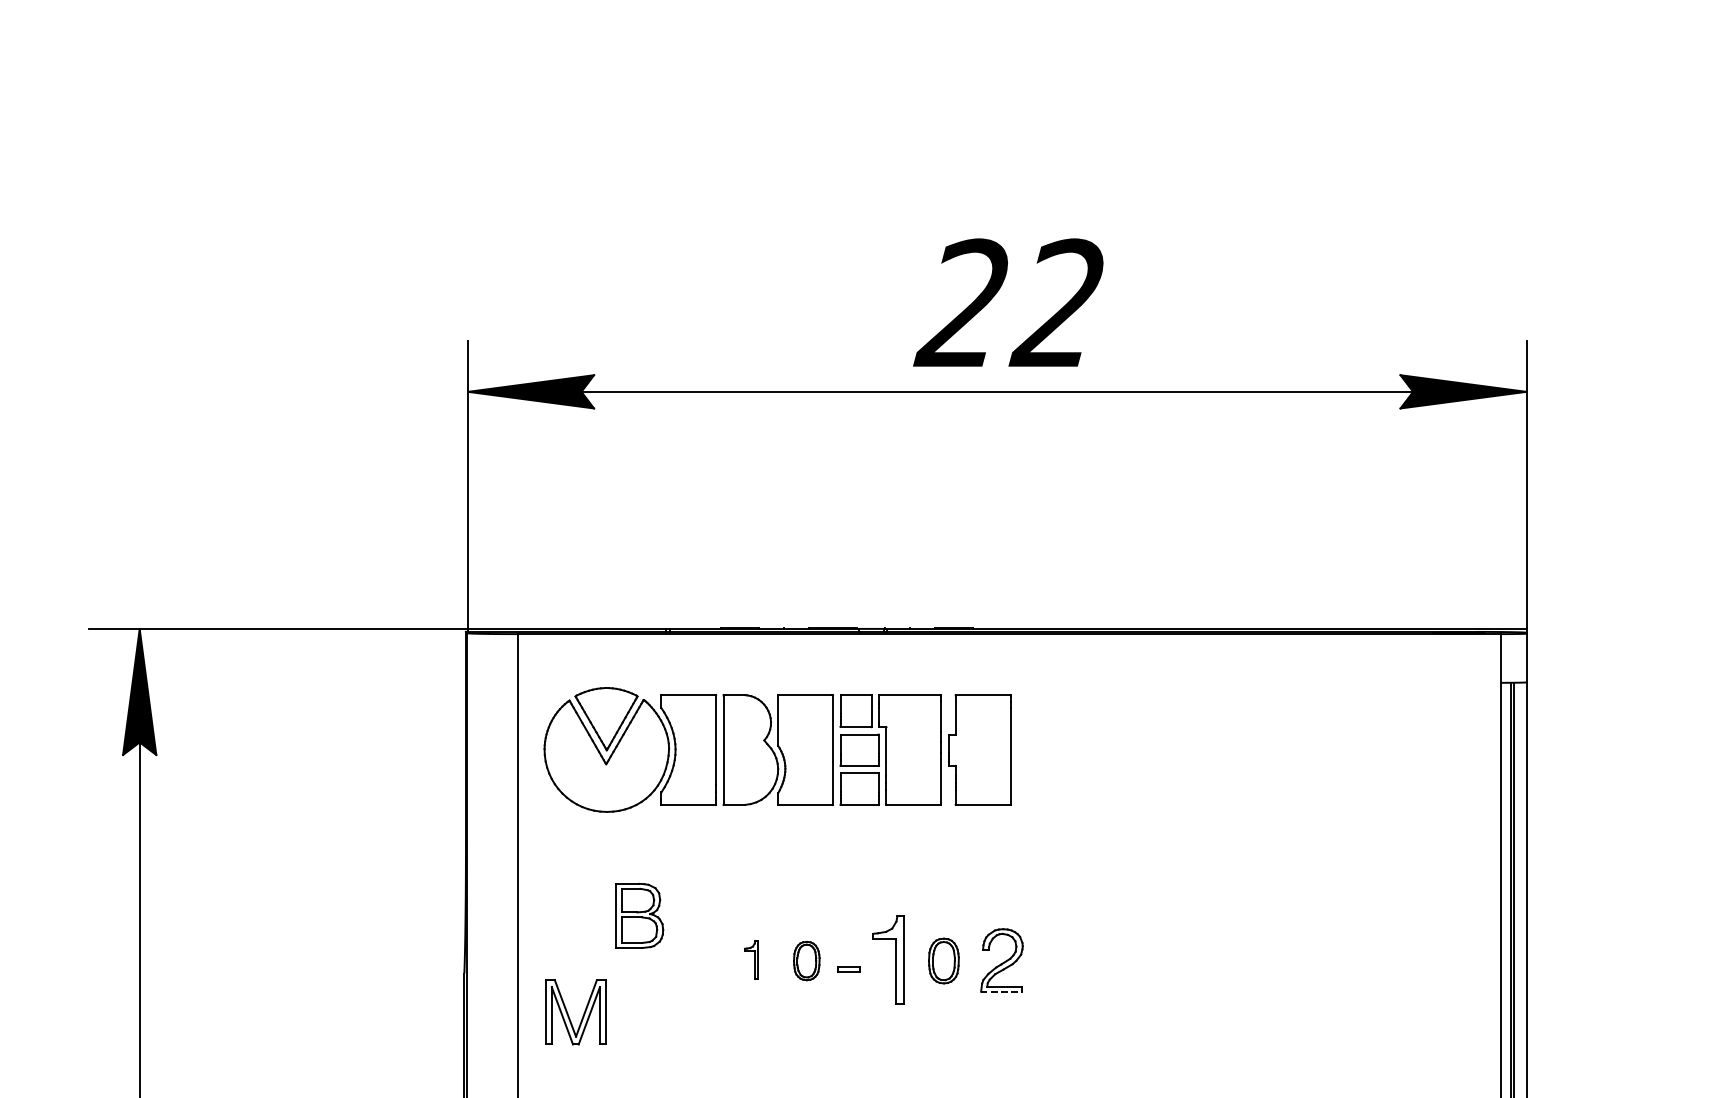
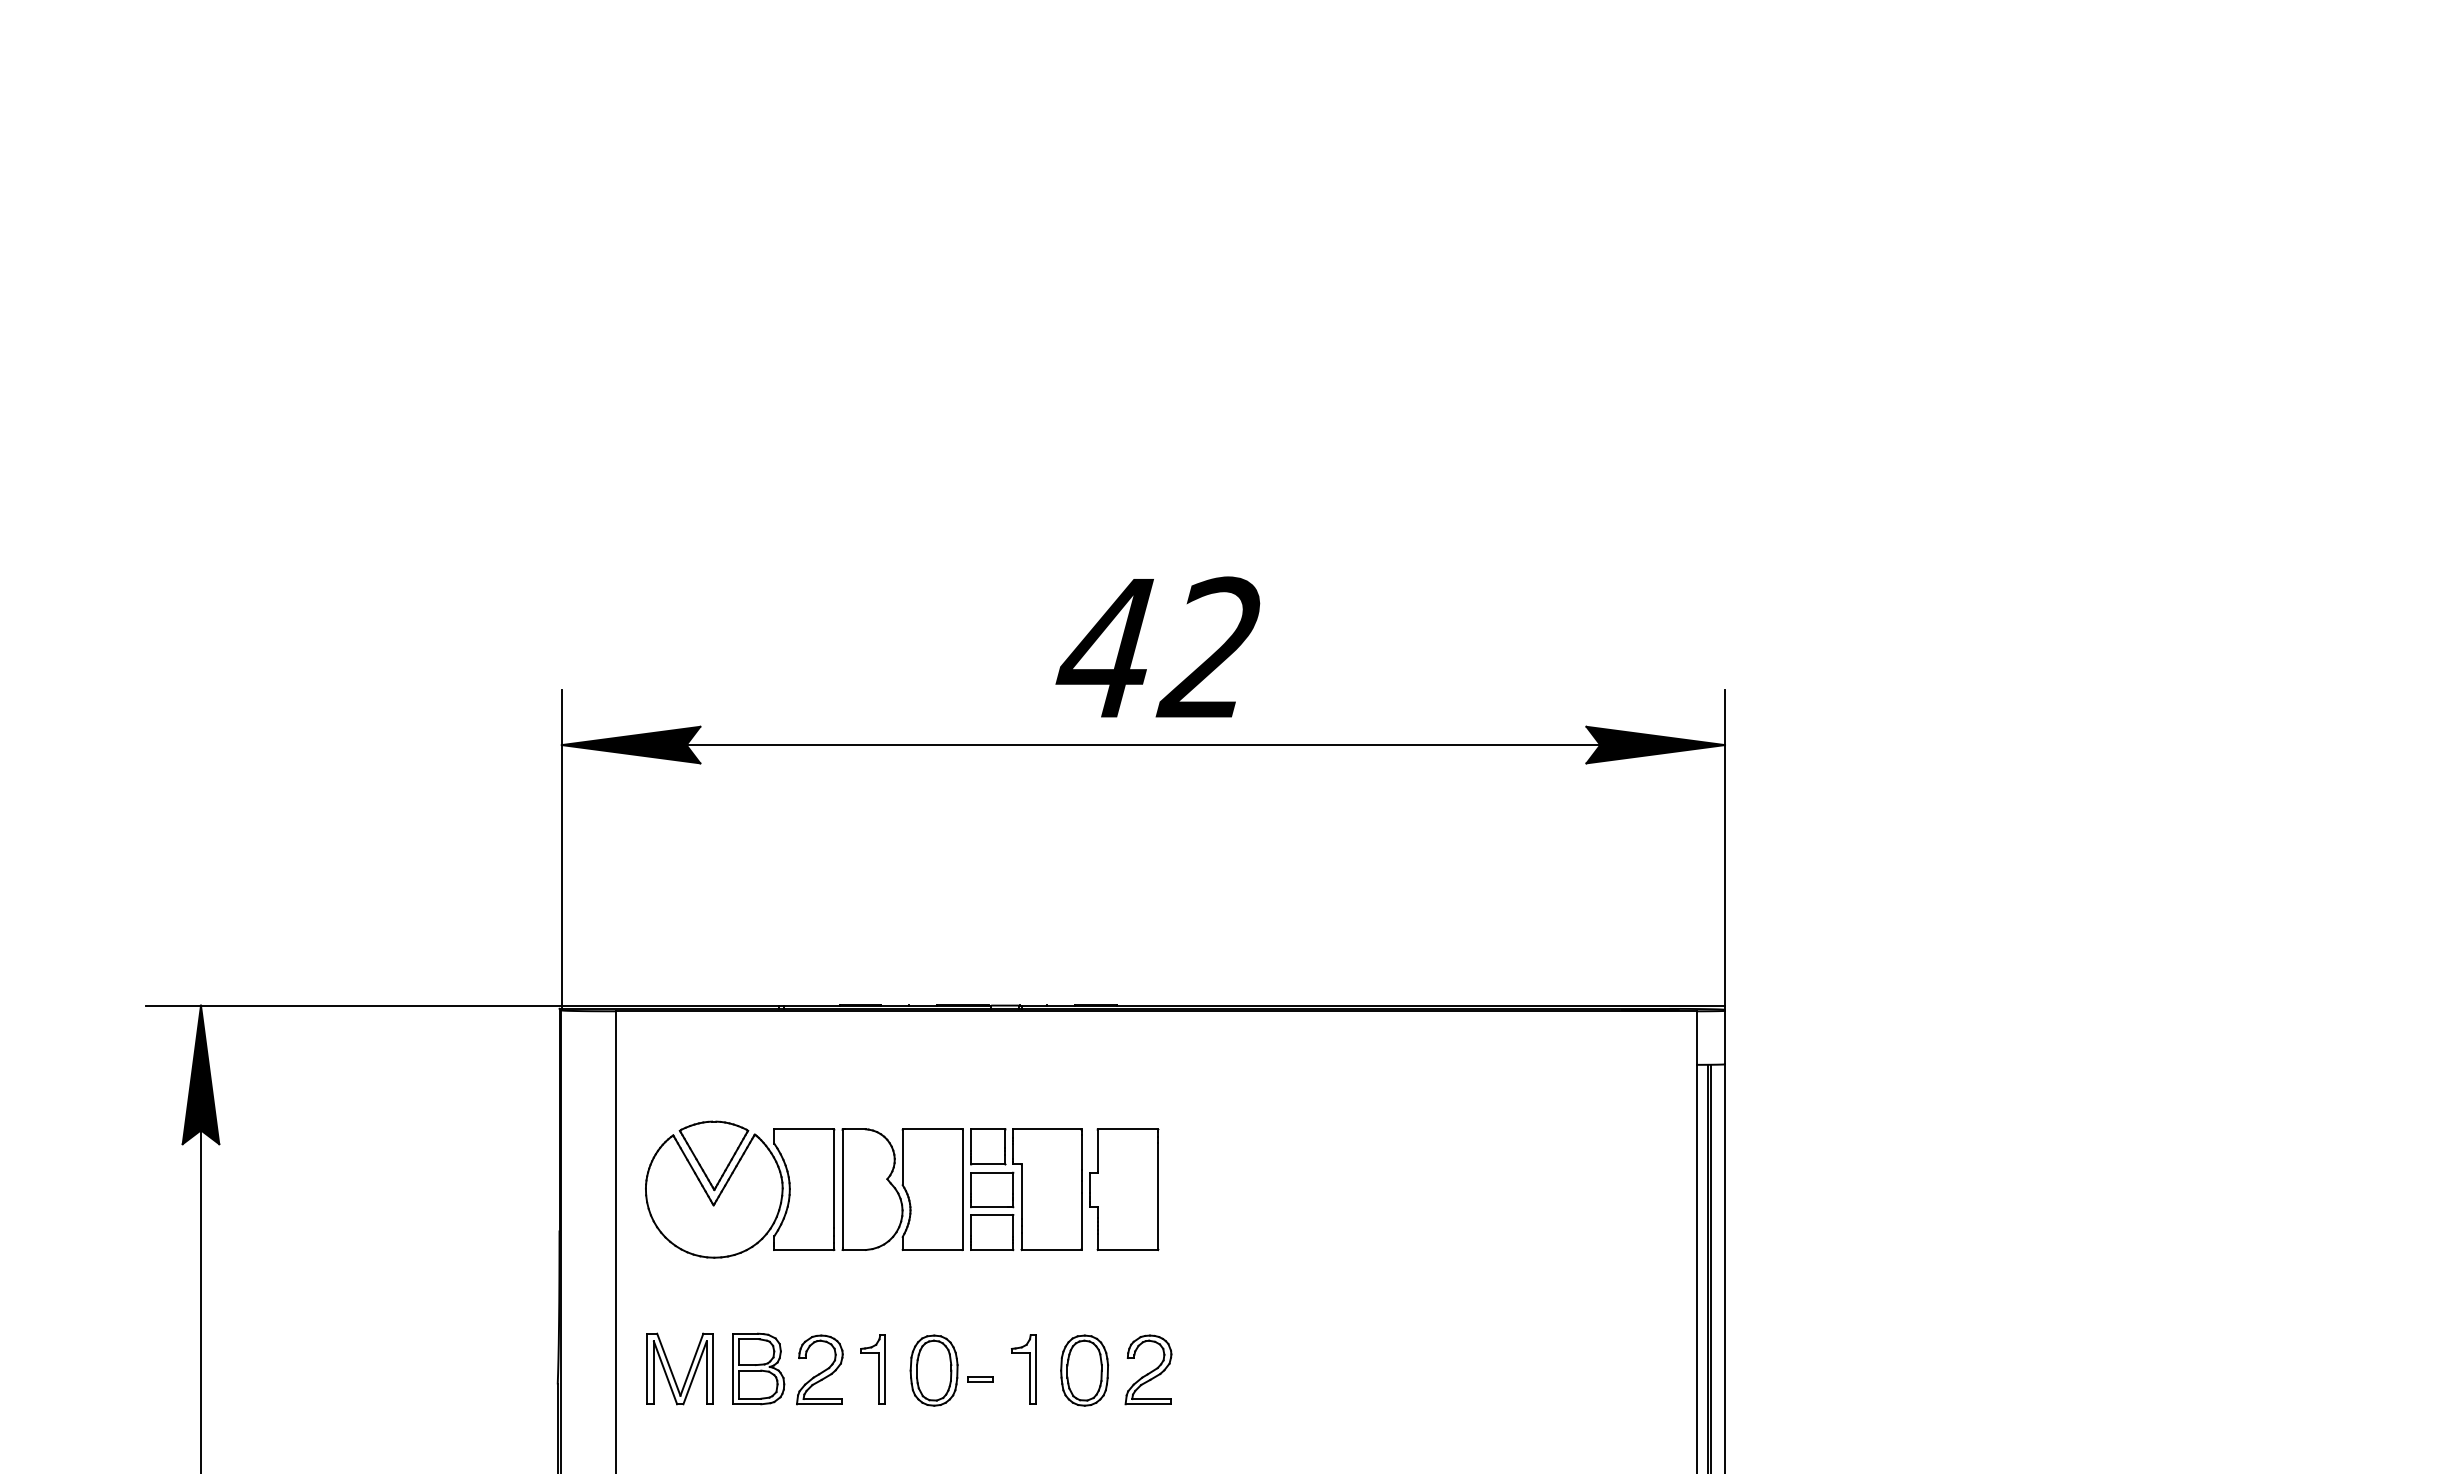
text: (960, 302) -> (1102, 646), 22 -> 42
part: (778, 749) -> (902, 1189), moved
part: (639, 915) -> (758, 1368), moved
part: (702, 960) -> (819, 1369), added
part: (750, 960) -> (872, 1369), size x1.67
part: (806, 960) -> (933, 1370), size x1.67
part: (888, 960) -> (1023, 1369), size x0.71
part: (943, 960) -> (1084, 1370), size x1.43
line: (1001, 991) -> (1148, 1404), dashed -> solid
part: (568, 1014) -> (672, 1371), moved

